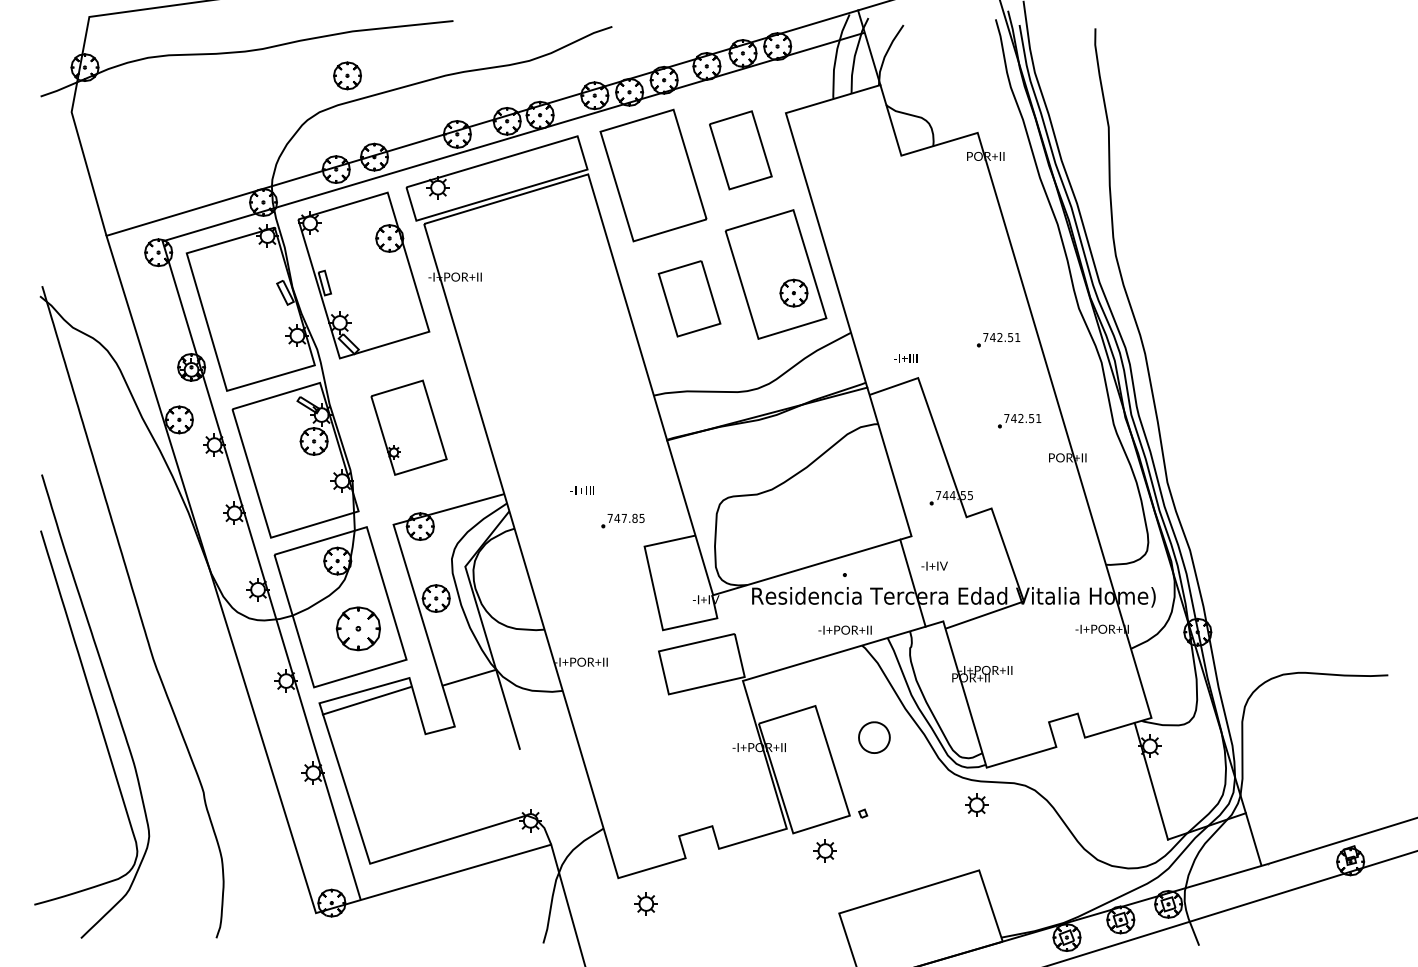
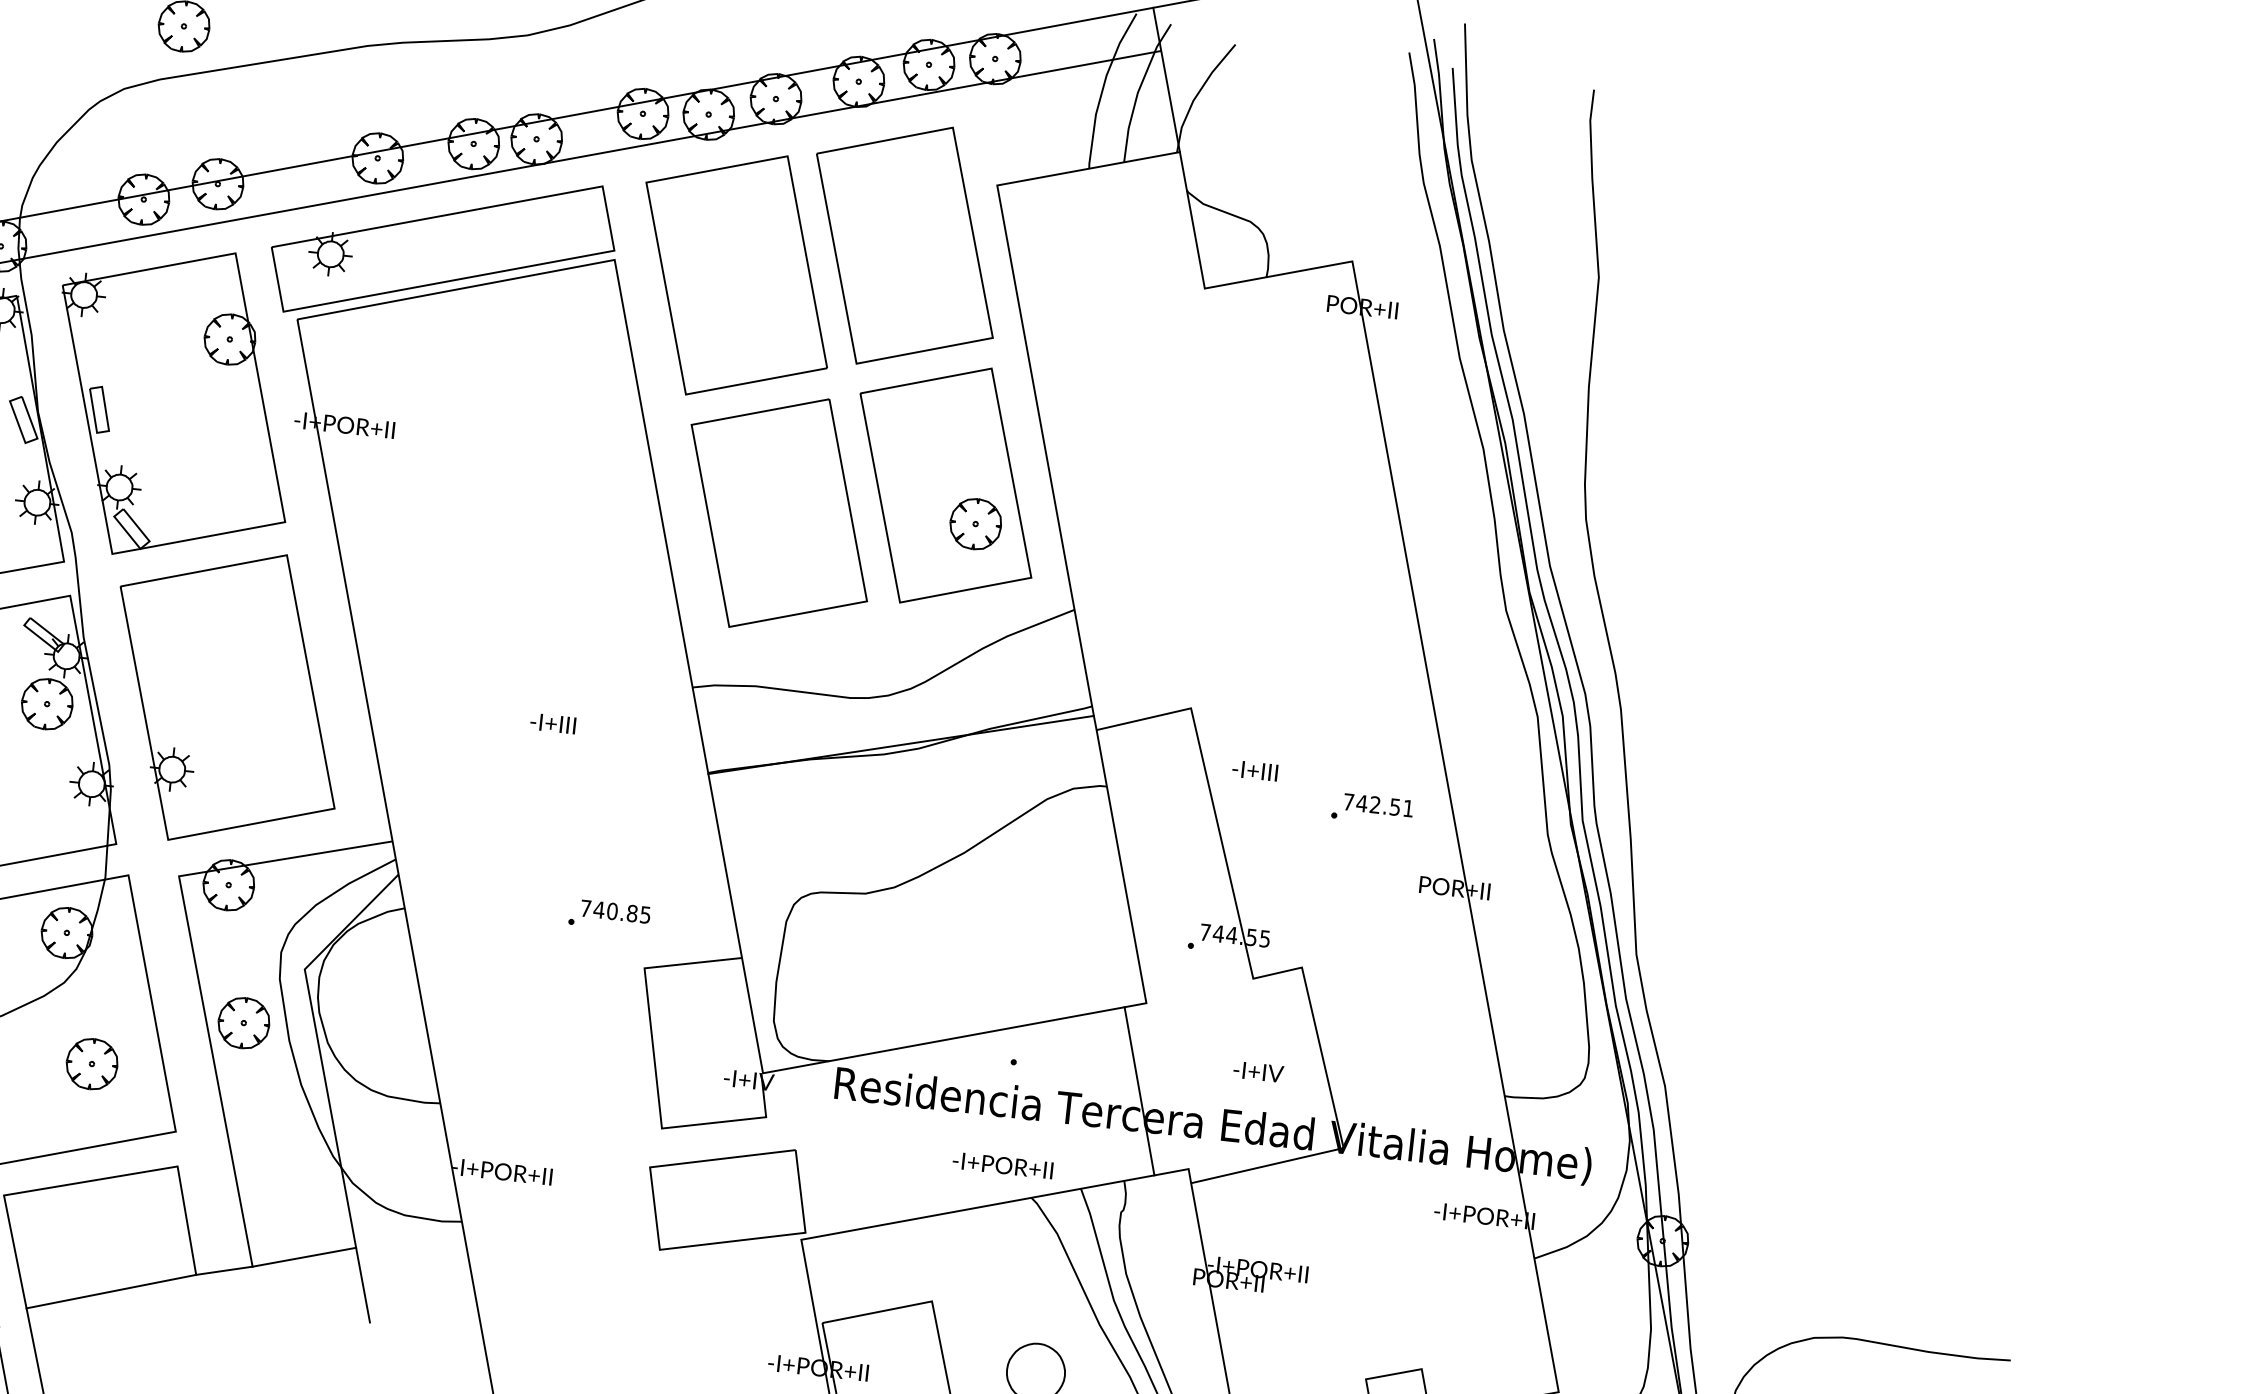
part: (740, 150) -> (904, 246), size x1.67
part: (689, 298) -> (779, 512), size x1.67
part: (998, 340) -> (1349, 654), removed
text: (905, 358) -> (1254, 771), moved
part: (408, 427) -> (226, 697), size x1.67
text: (581, 490) -> (551, 723), moved
text: (624, 518) -> (612, 911), 747.85 -> 740.85
text: (934, 565) -> (1258, 1070), moved
part: (358, 628) -> (92, 1063), size x0.62
line: (469, 677) -> (304, 1256), moved
line: (366, 700) -> (111, 1290), moved

